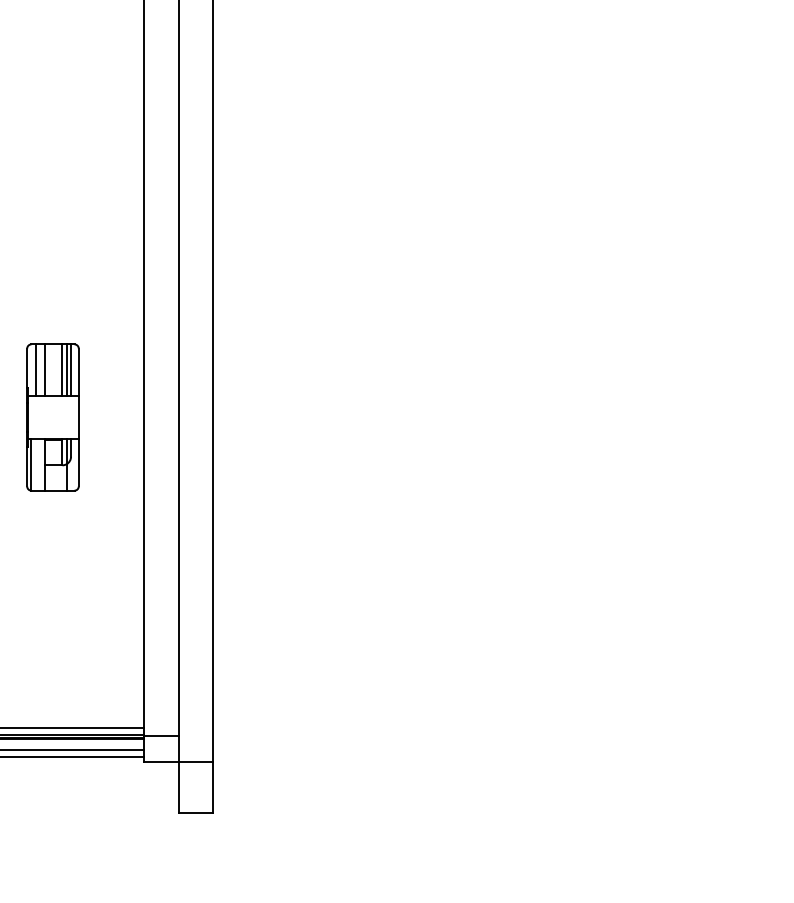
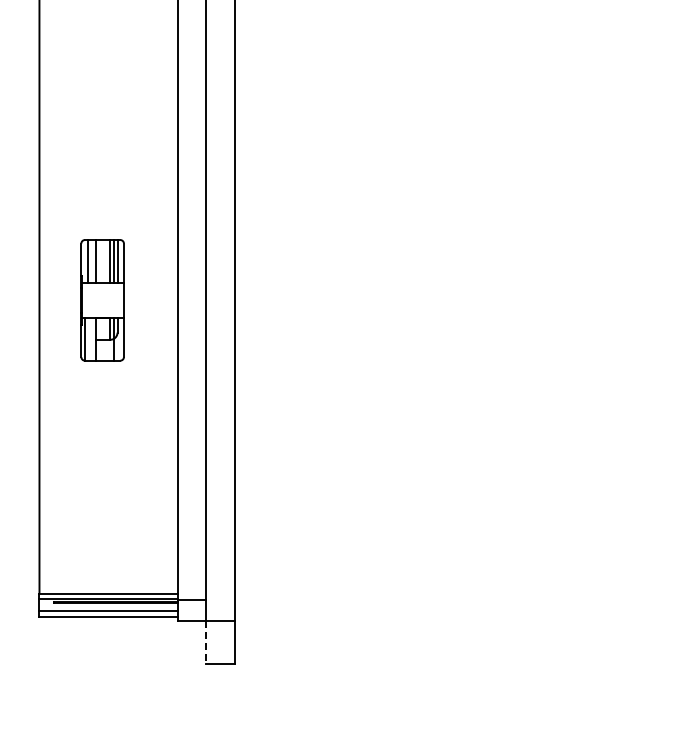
part: (52, 417) -> (102, 300), moved
line: (178, 788) -> (206, 643), solid -> dashed

